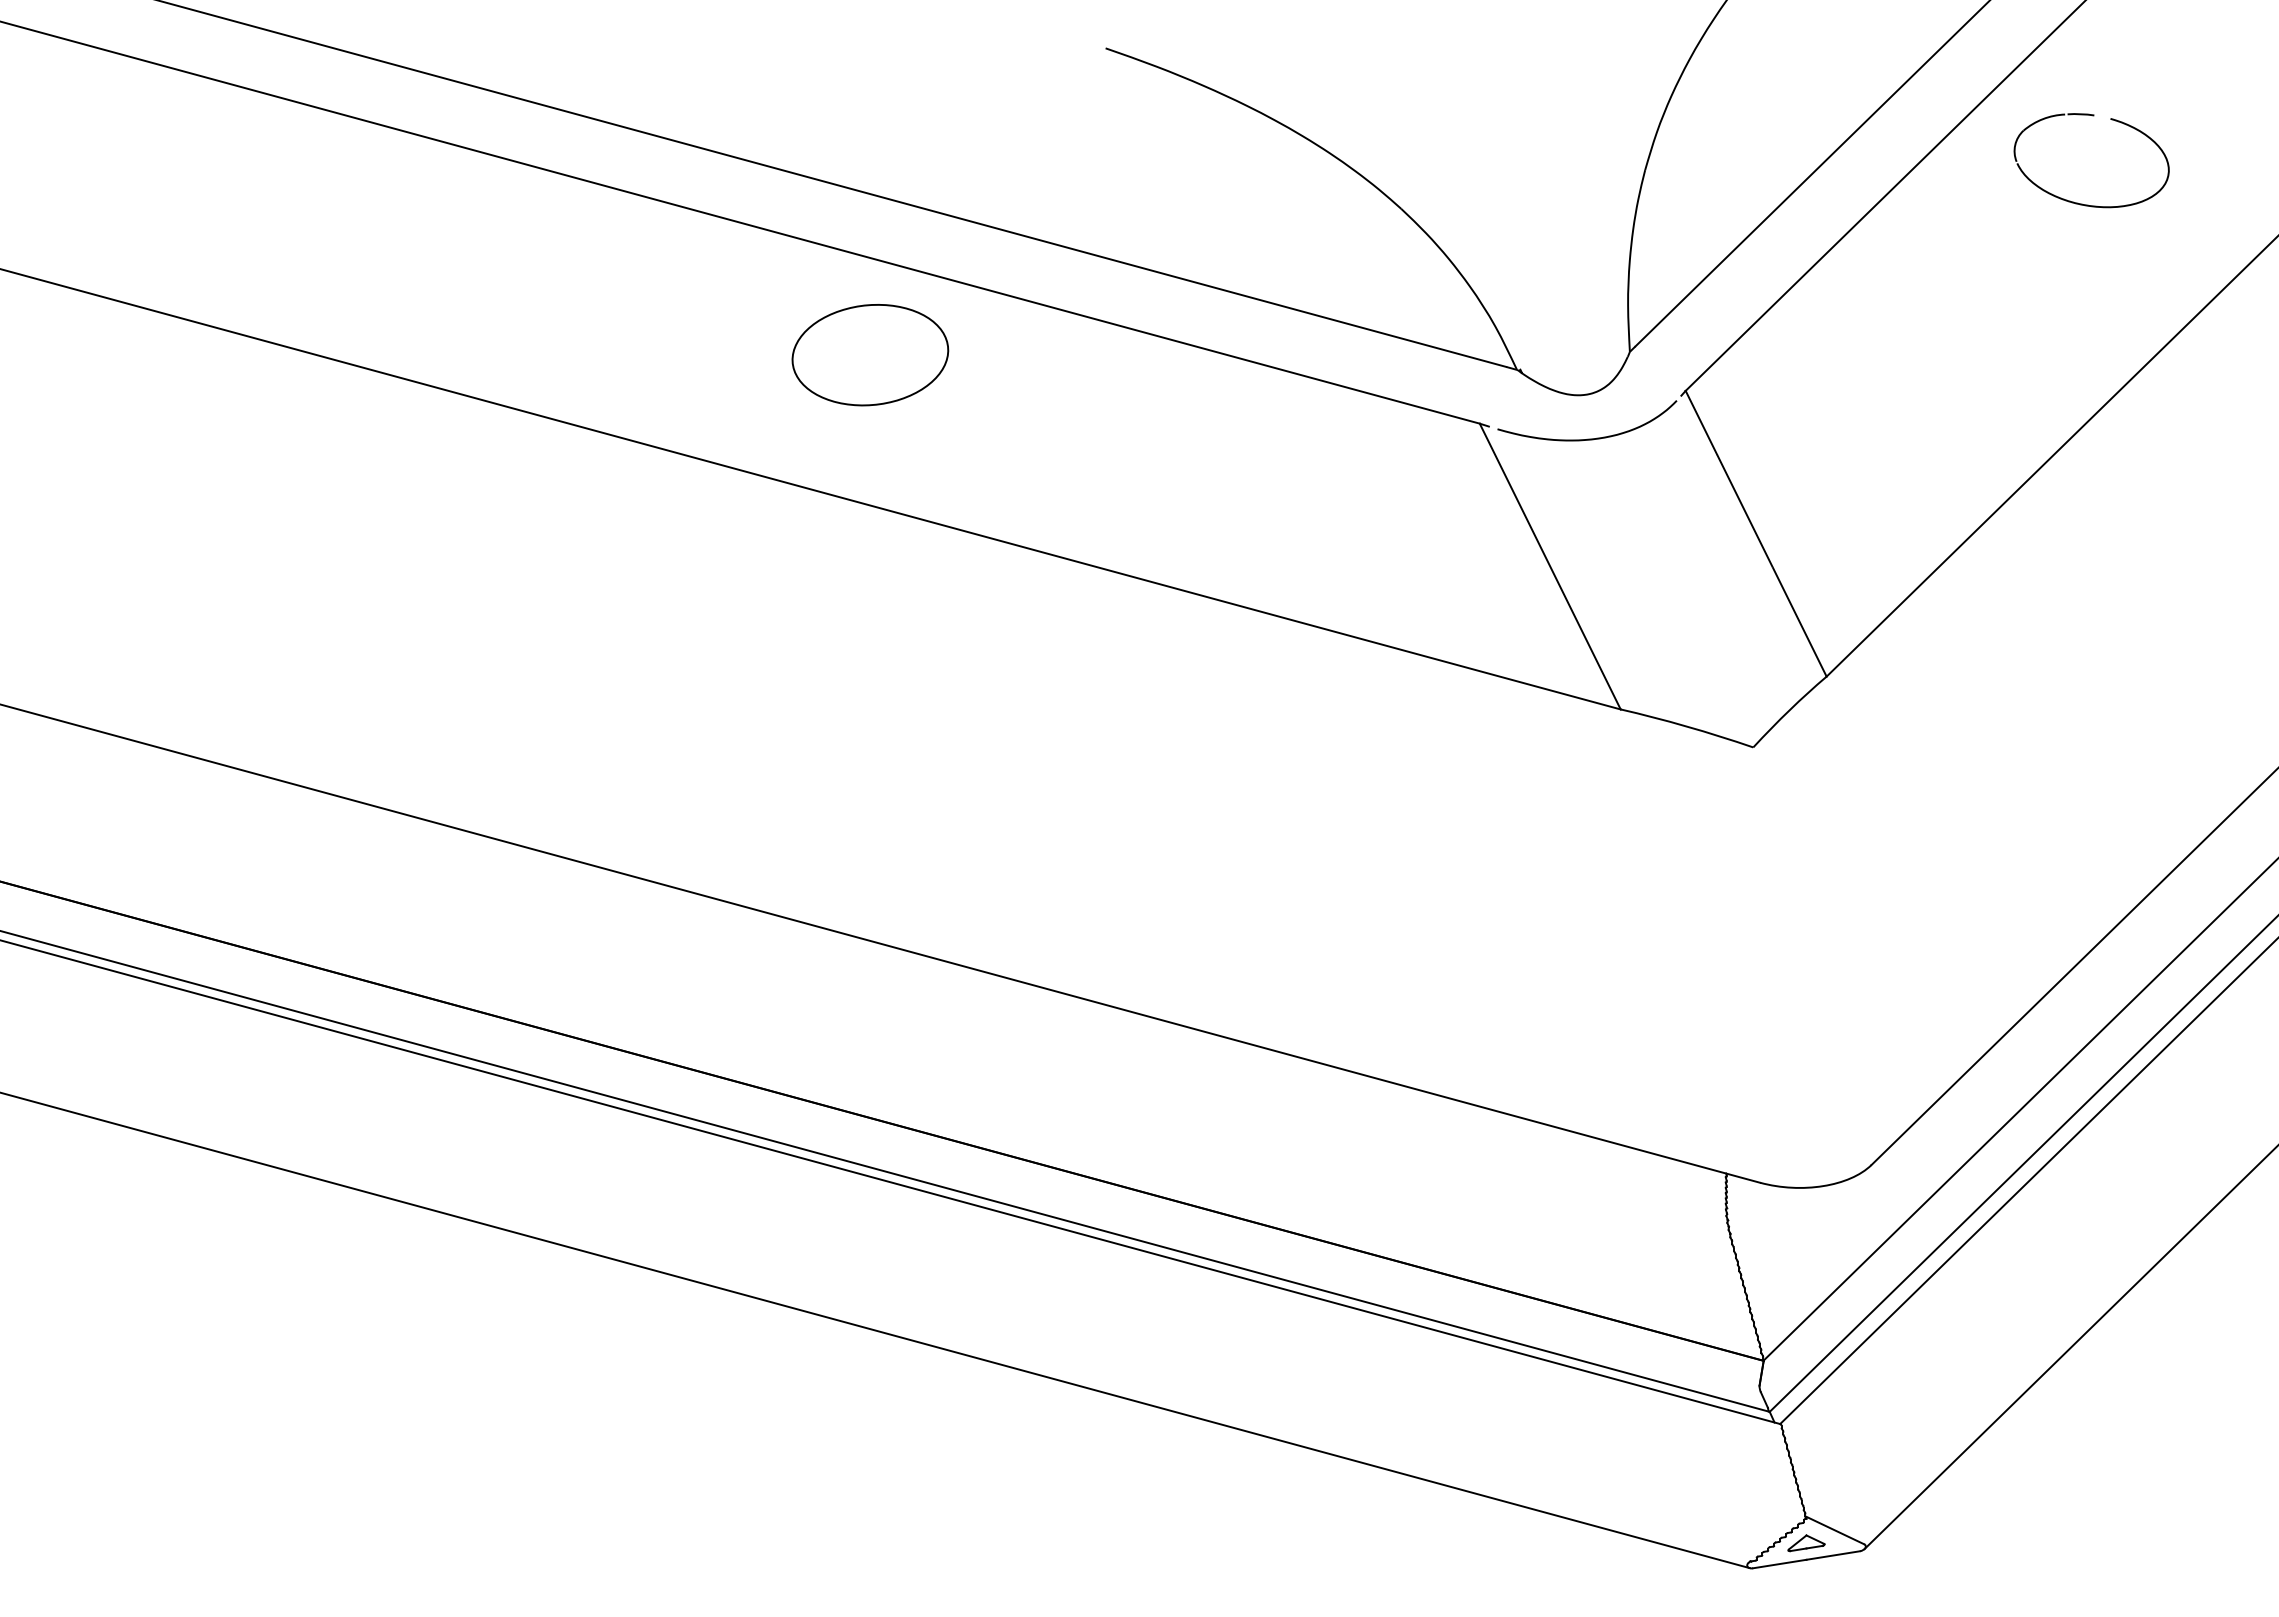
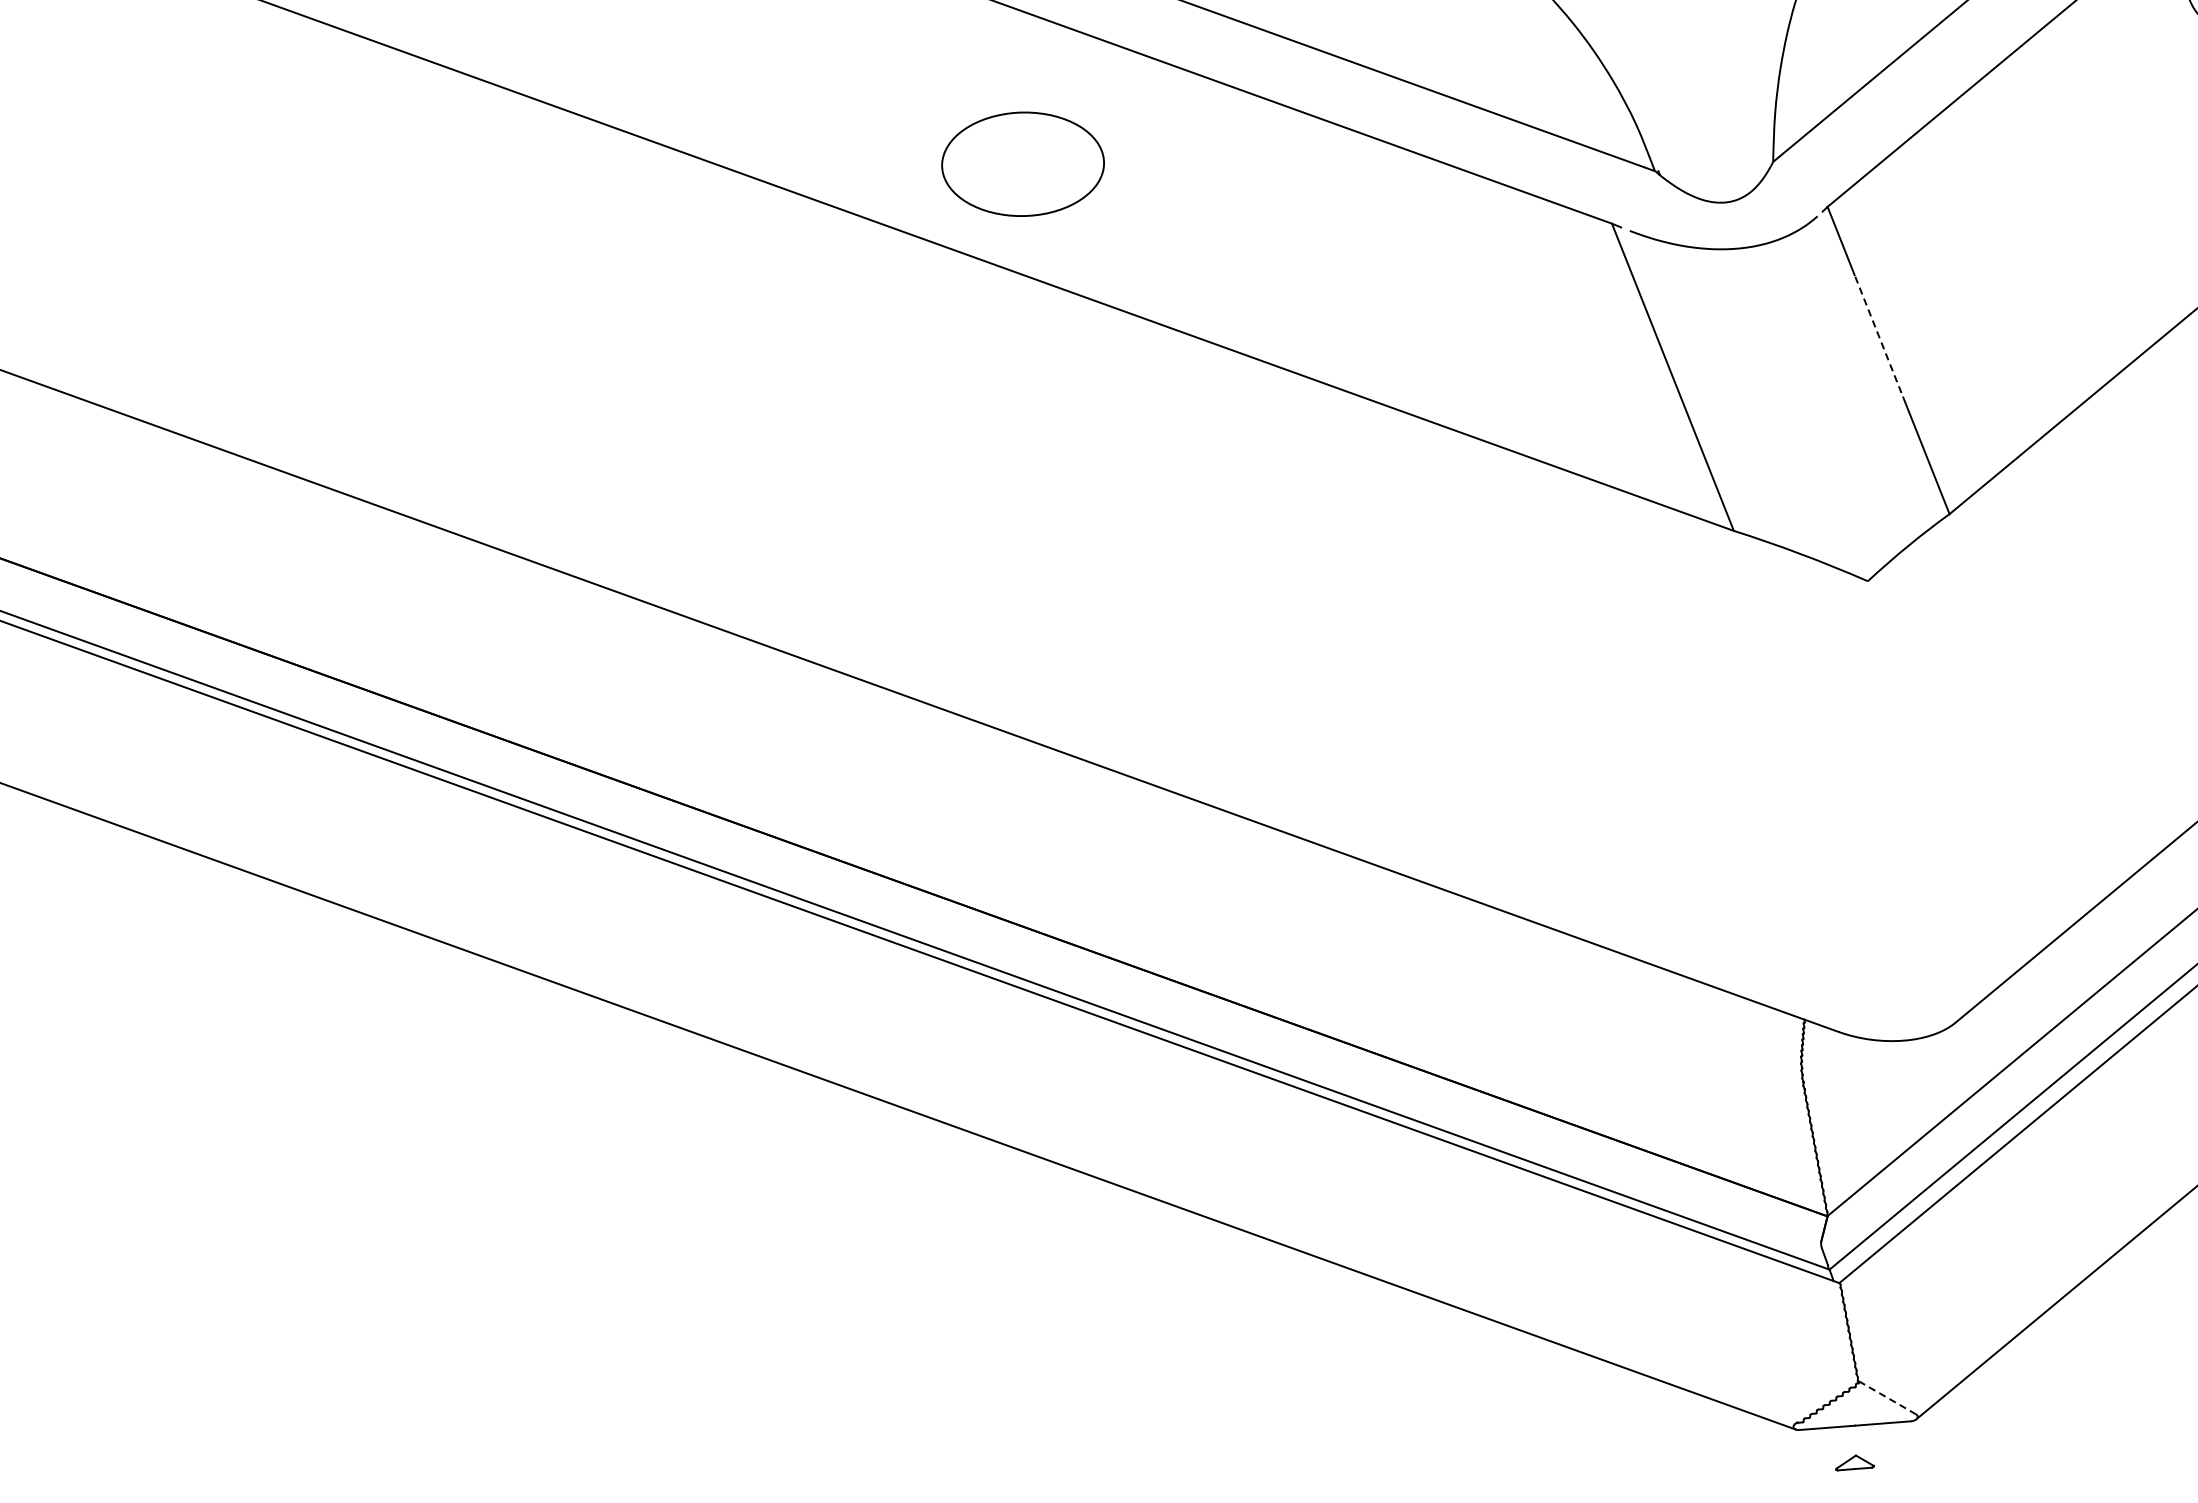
part: (870, 355) -> (1023, 164), moved
line: (1745, 511) -> (1879, 336), solid -> dashed
line: (1835, 1530) -> (1887, 1397), solid -> dashed
part: (1806, 1543) -> (1855, 1463), moved

